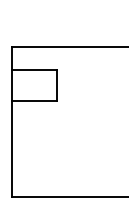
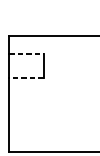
line: (34, 70) -> (26, 54), solid -> dashed
line: (33, 101) -> (26, 78), solid -> dashed

